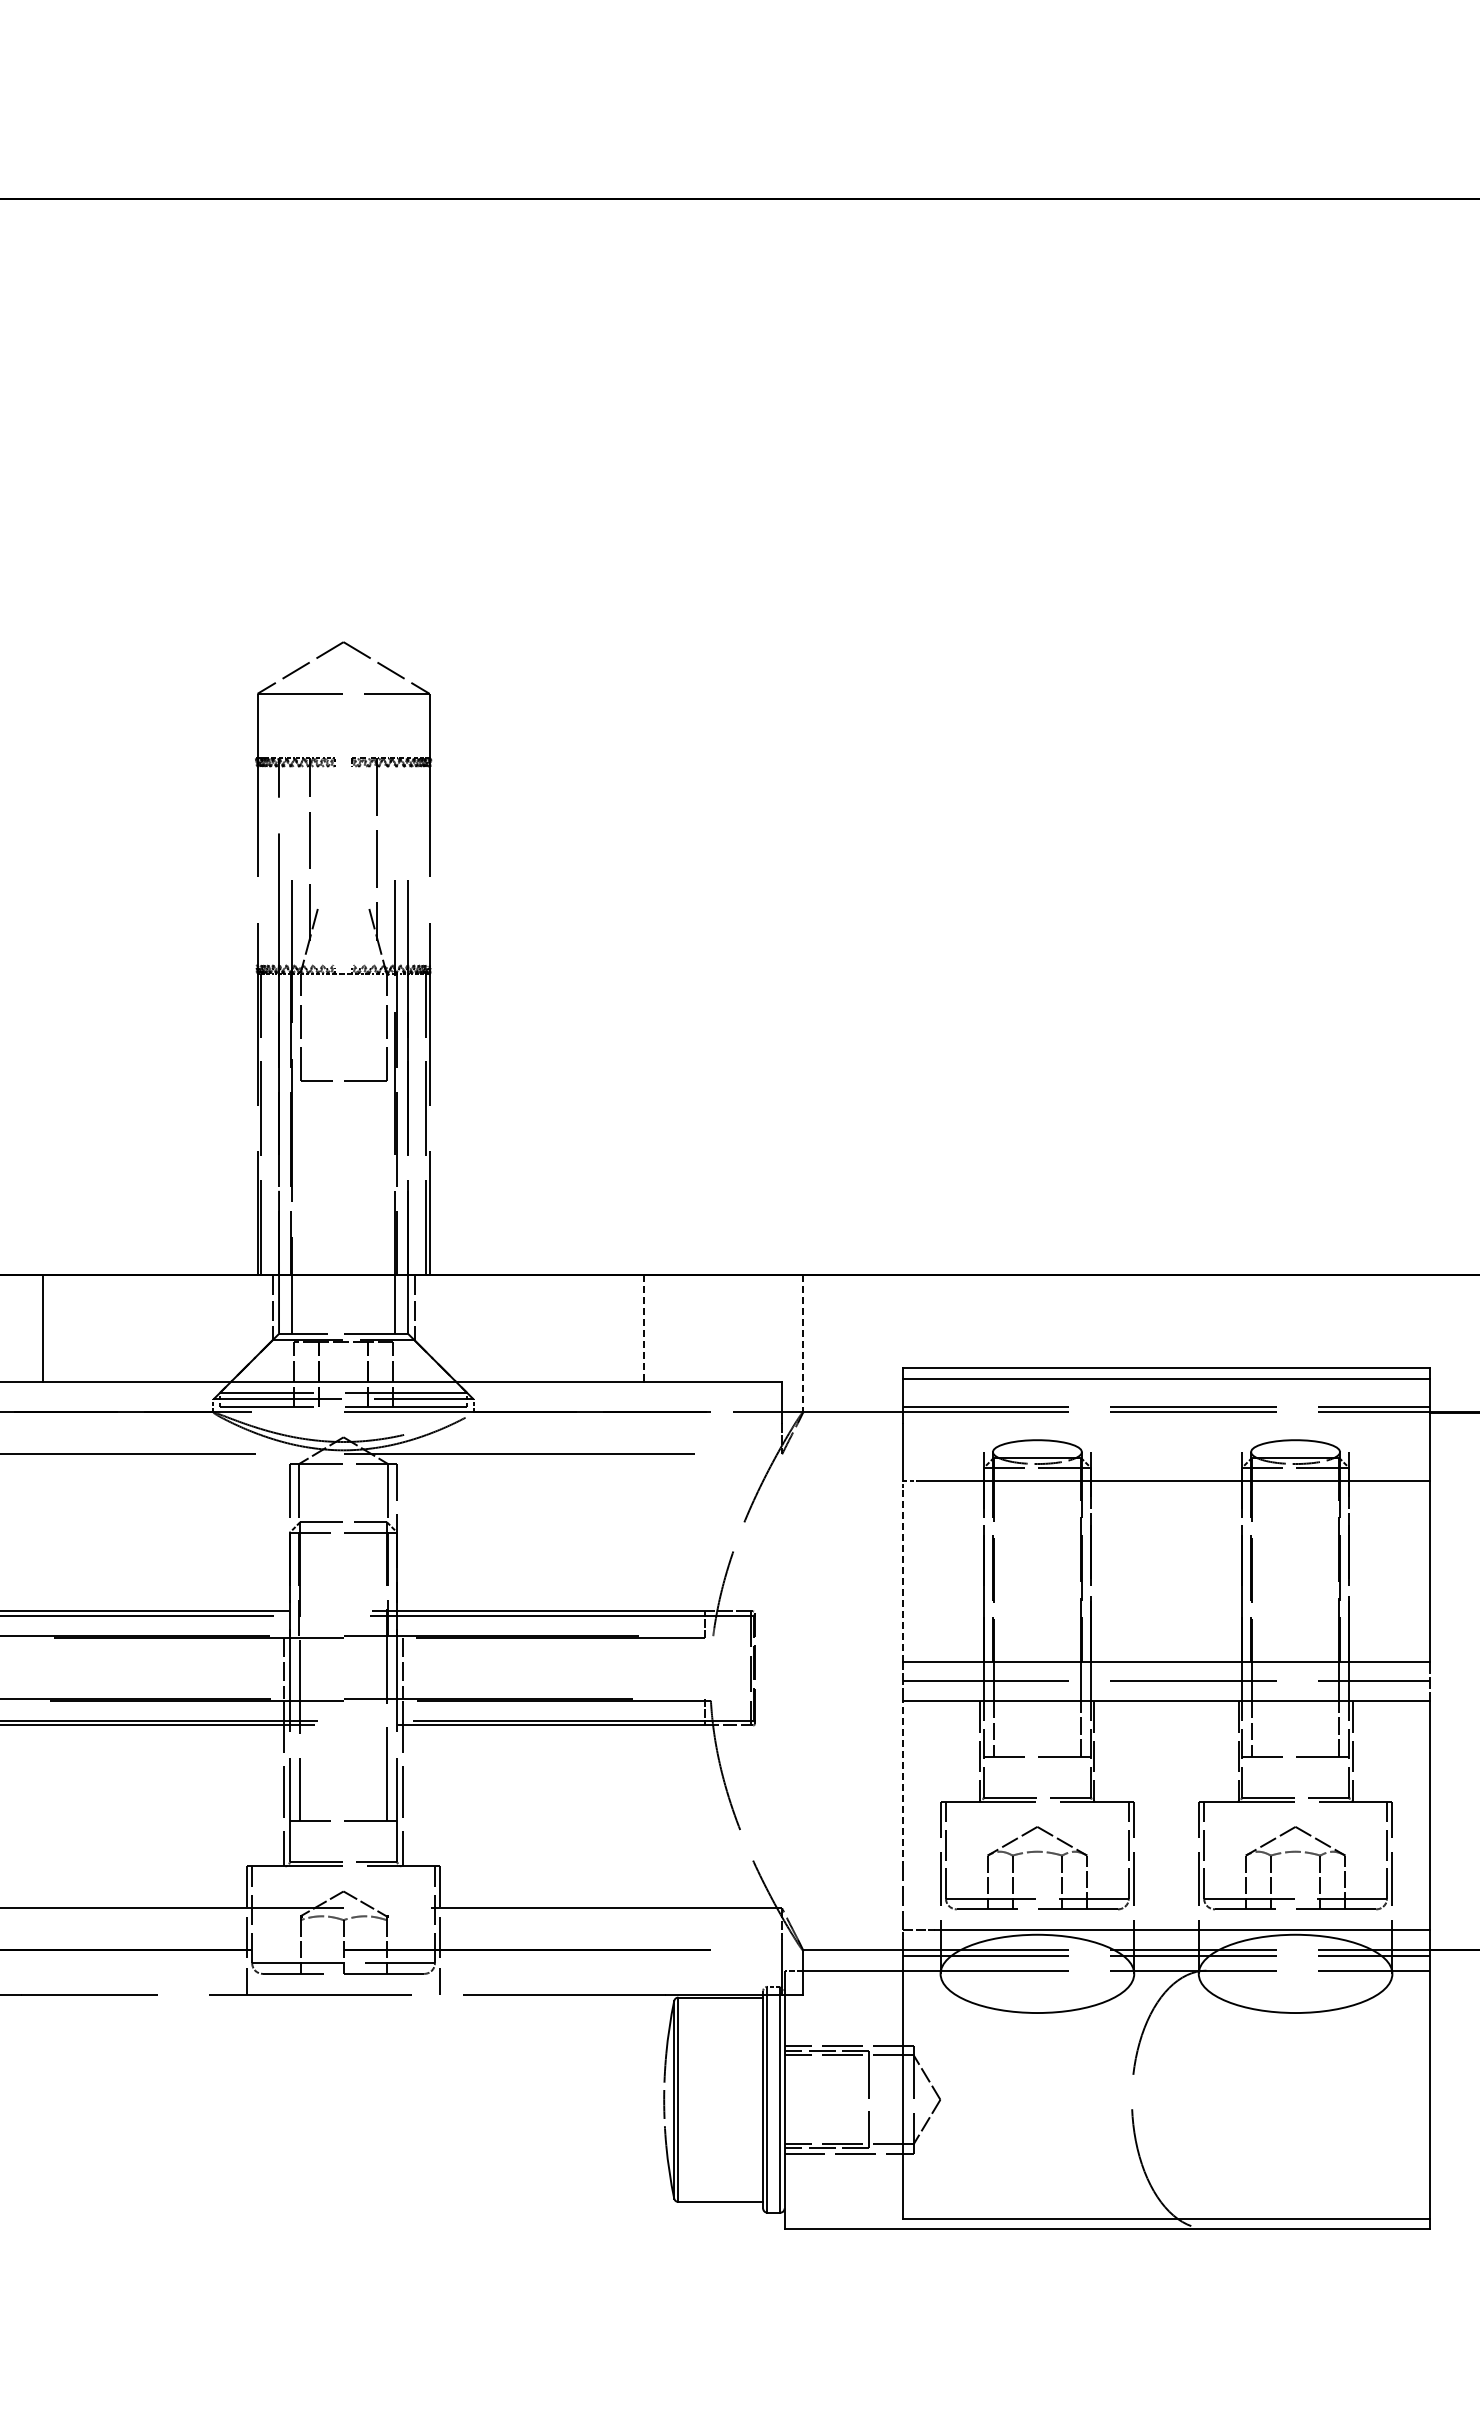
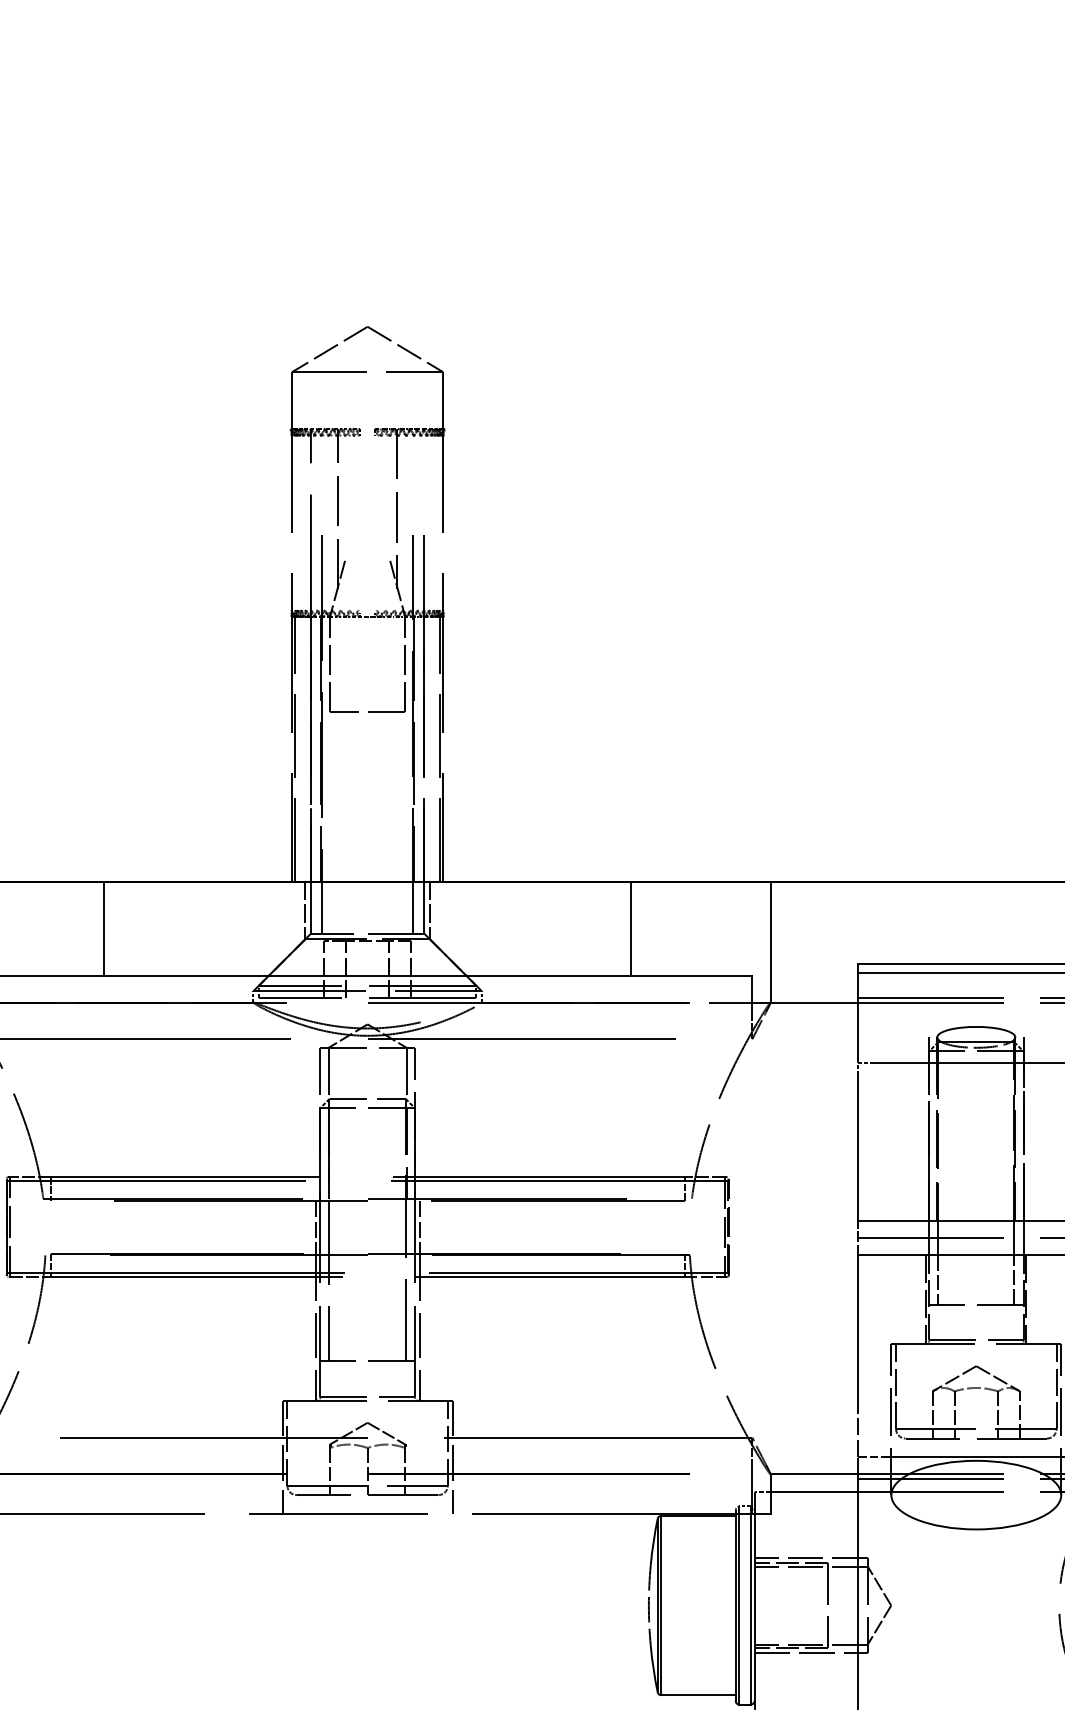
line: (644, 1328) -> (631, 928), dashed -> solid
line: (802, 1343) -> (770, 942), dashed -> solid
line: (902, 1578) -> (857, 1148), dashed -> solid
line: (902, 1784) -> (857, 1328), dashed -> solid

